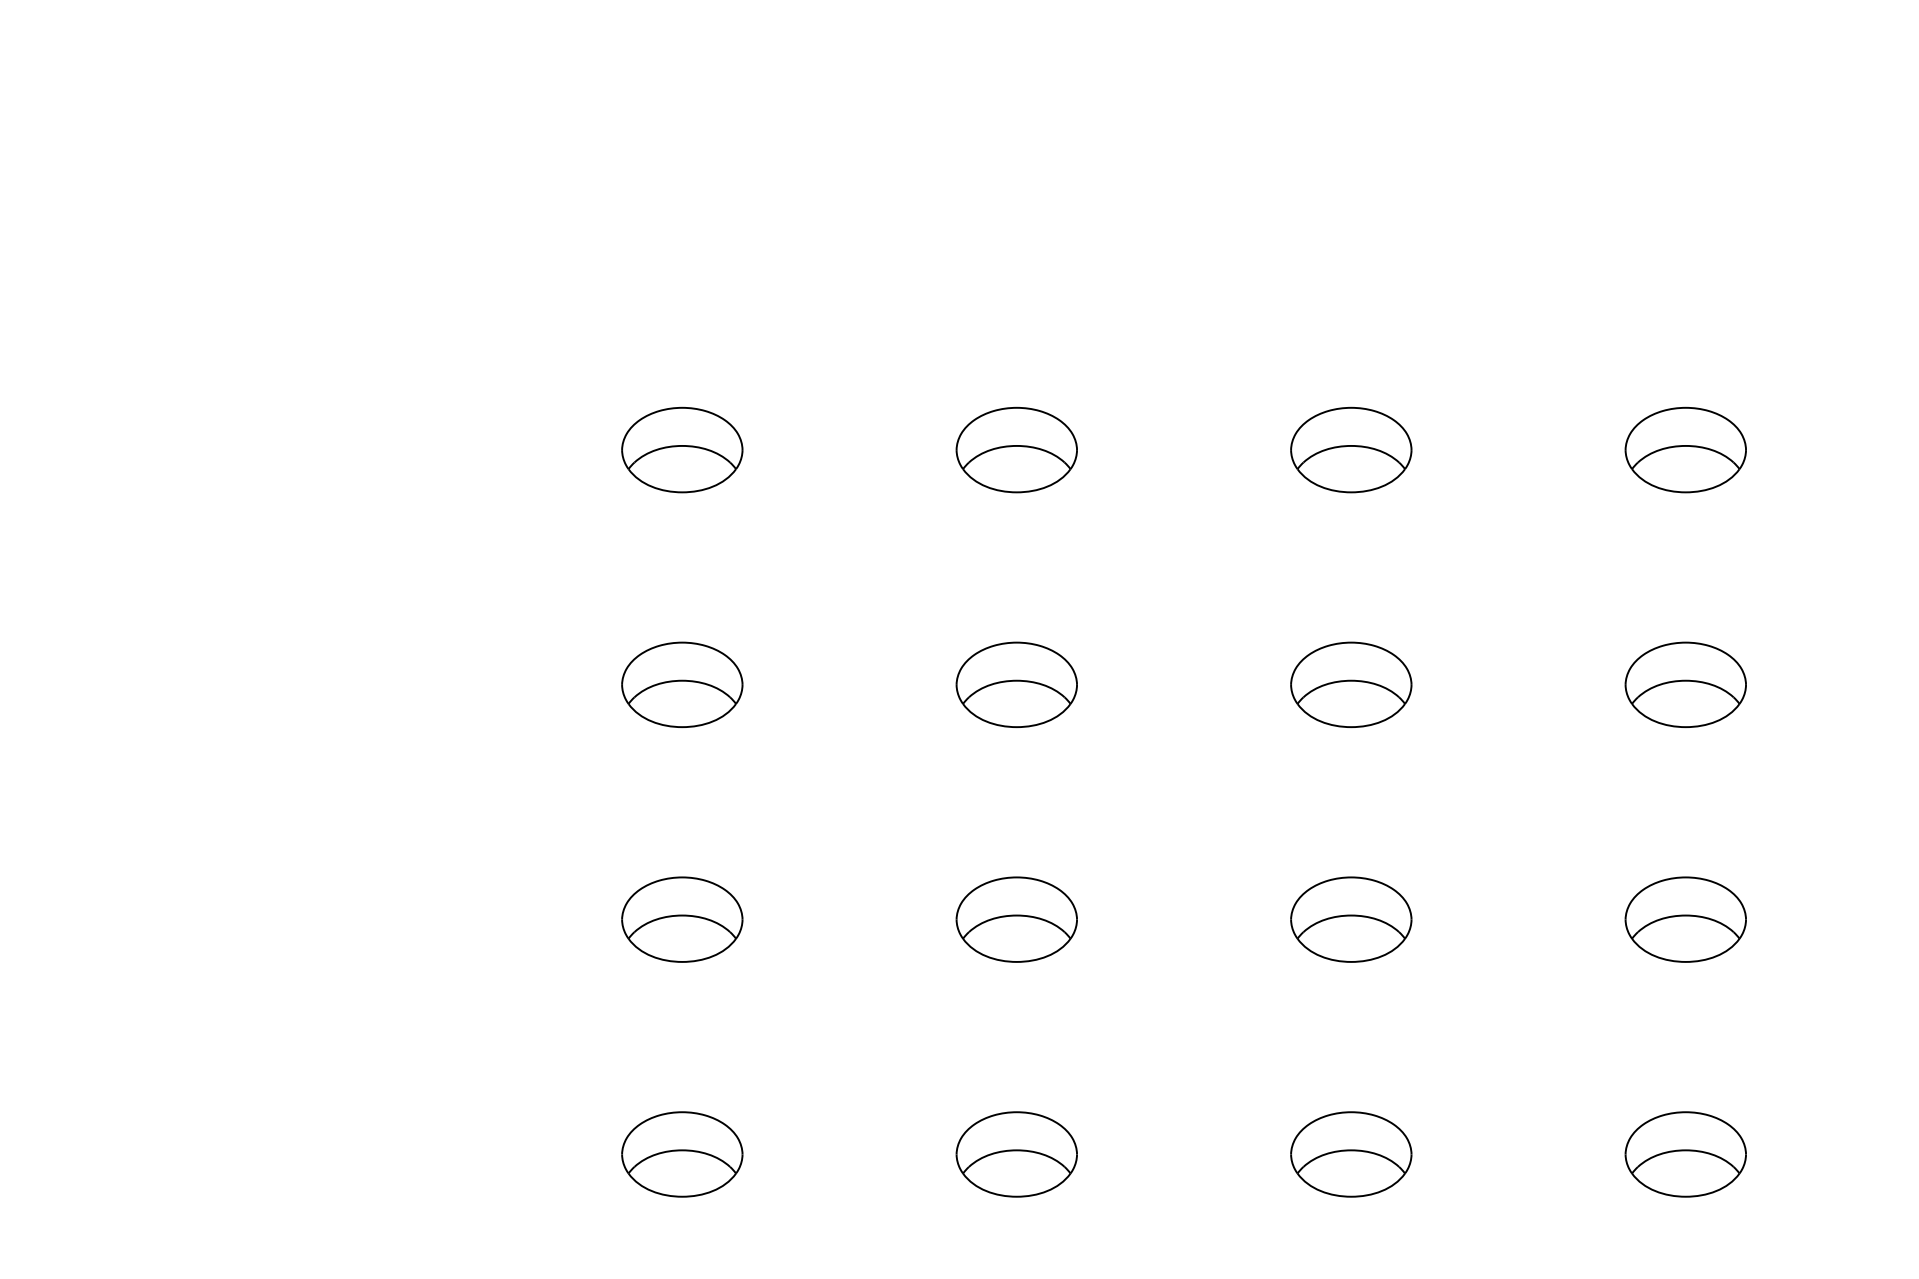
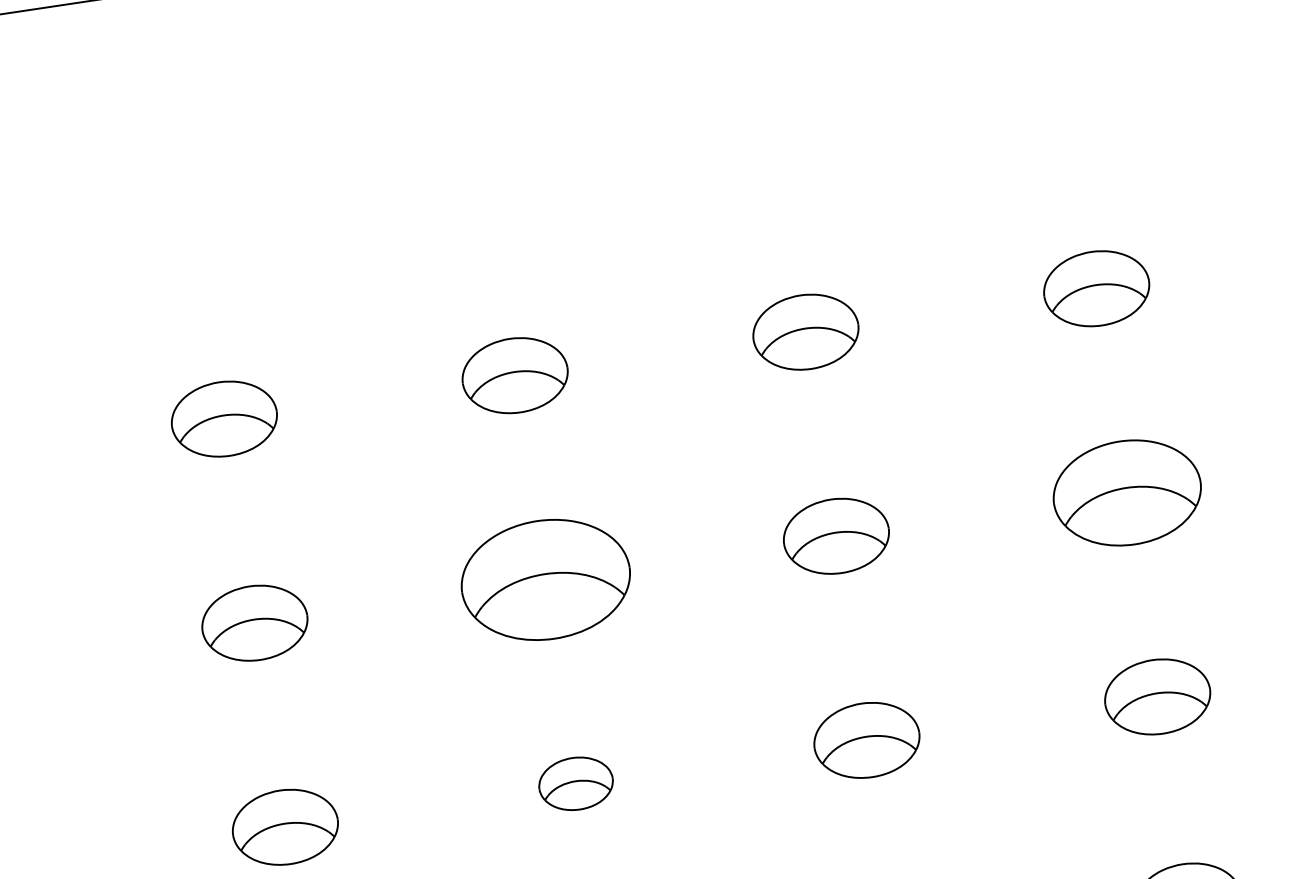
part: (1016, 684) -> (545, 579), size x1.6
part: (1685, 684) -> (1126, 492), size x1.4
part: (1016, 919) -> (575, 783), size x0.7

